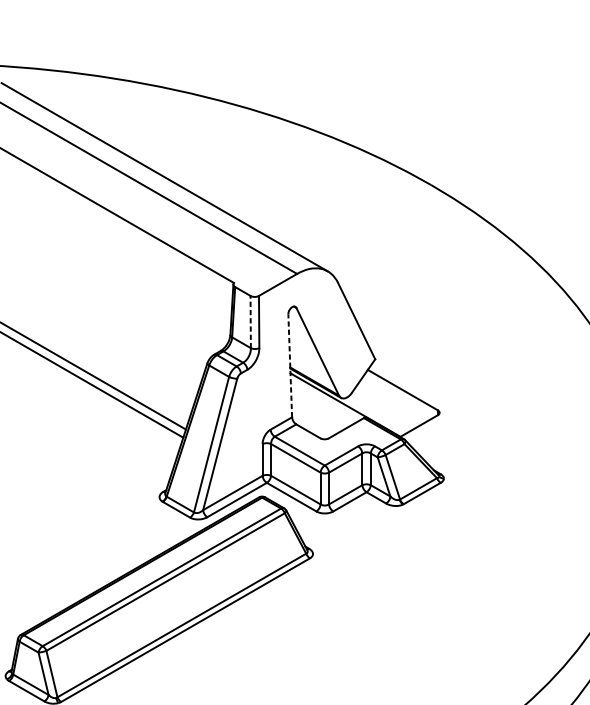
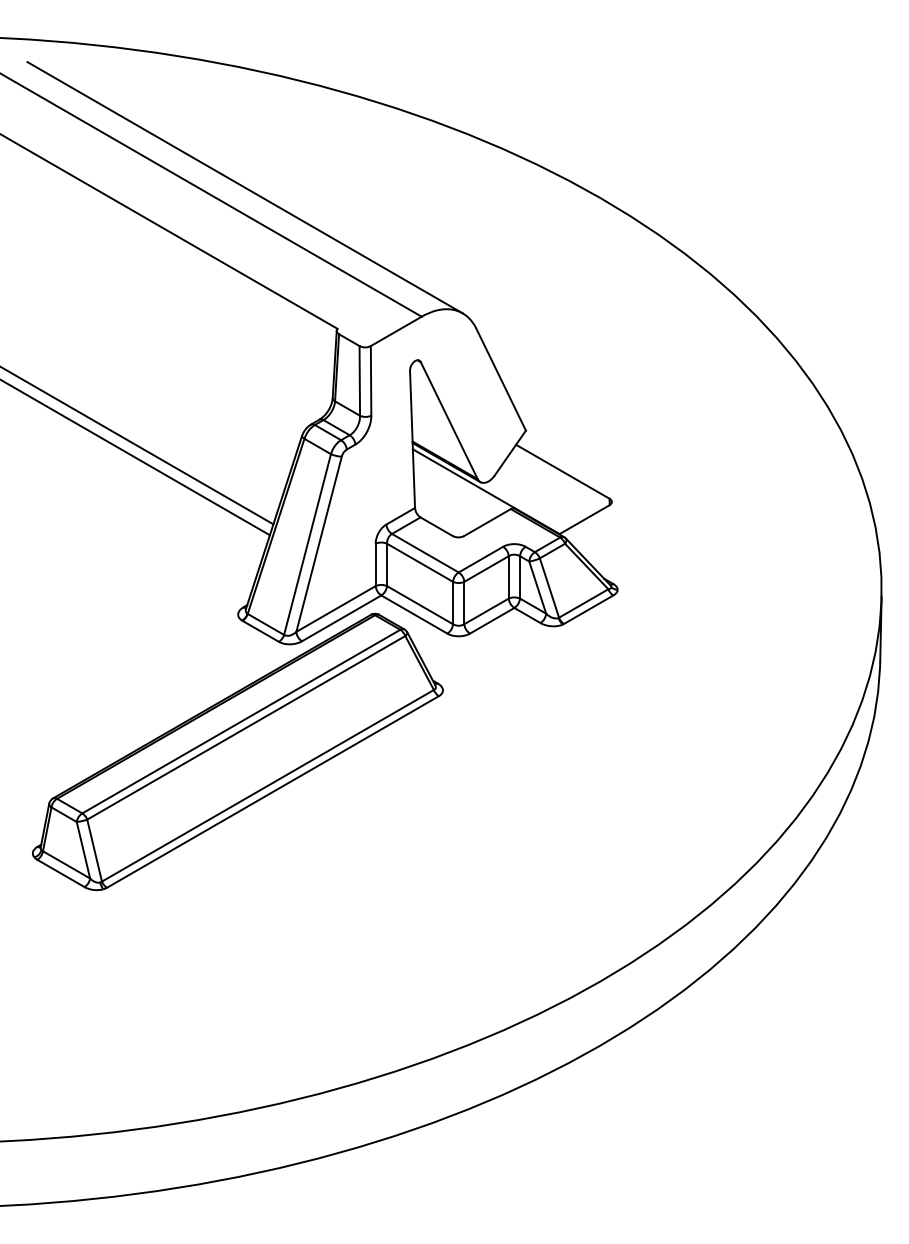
line: (250, 321) -> (359, 380), dashed -> solid
line: (290, 365) -> (412, 439), dashed -> solid

